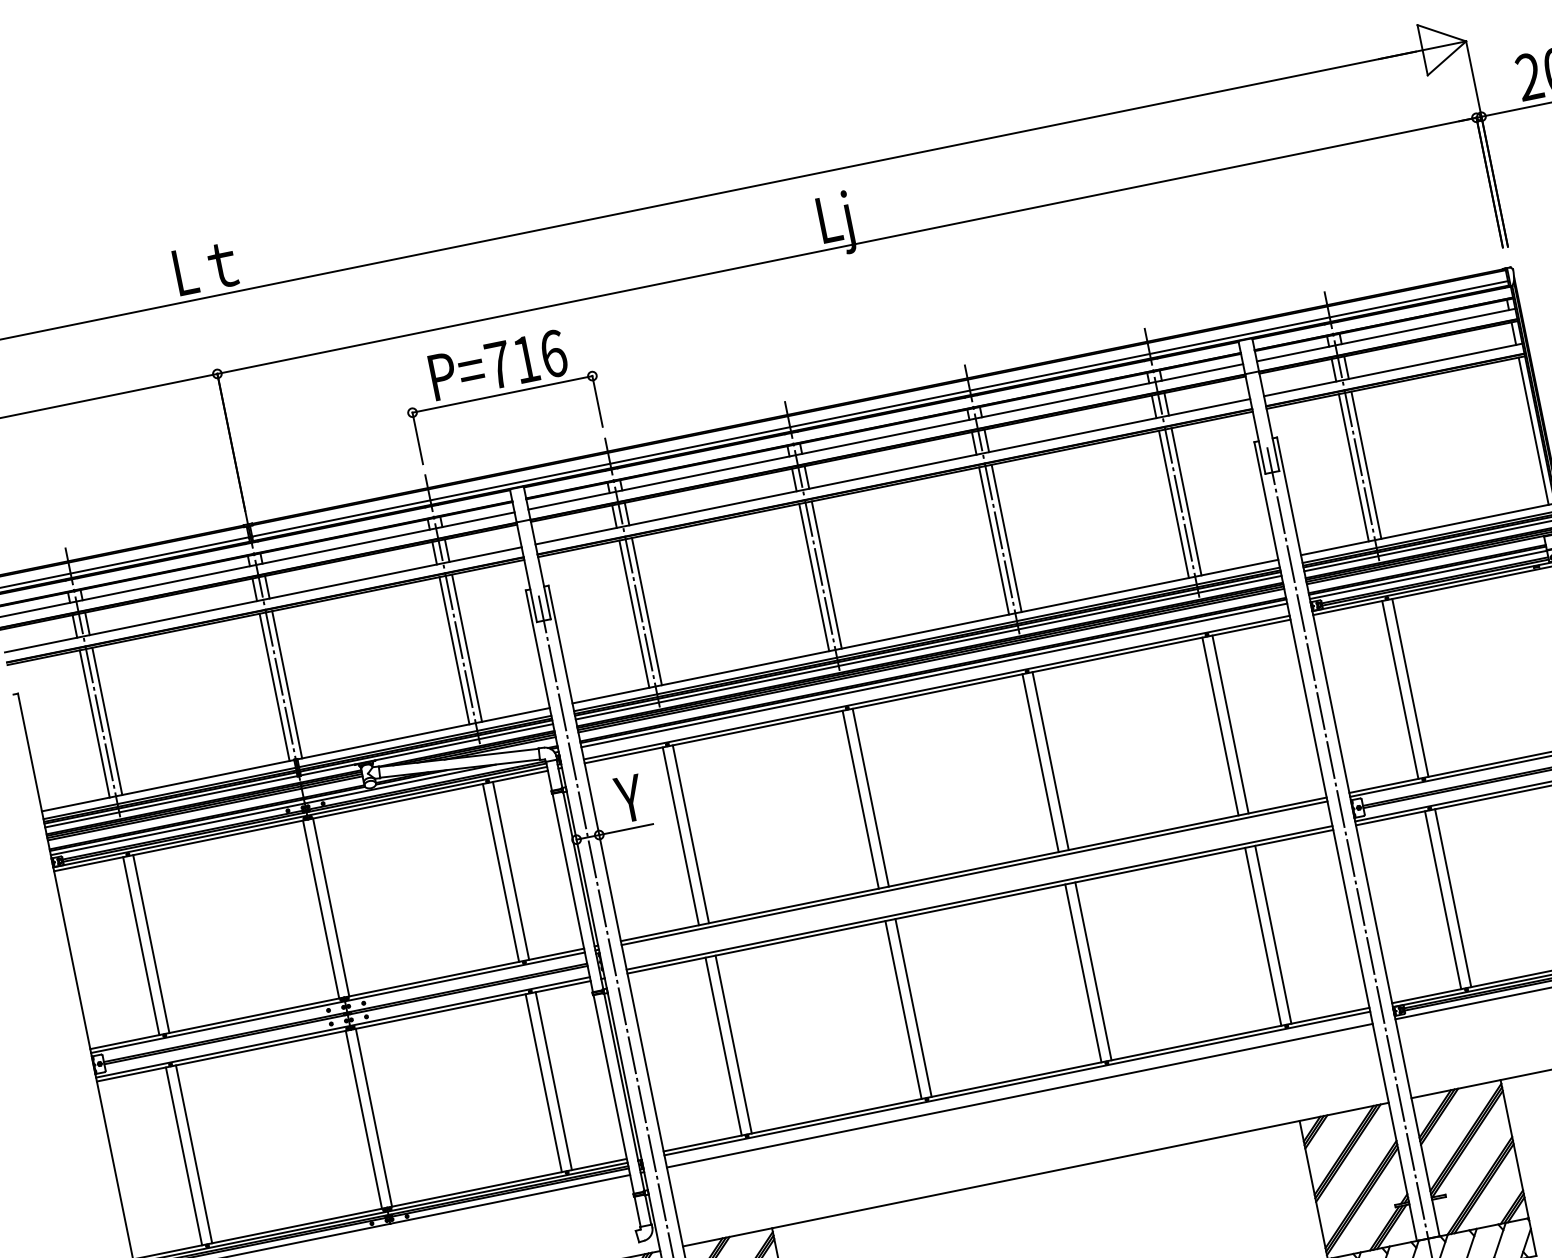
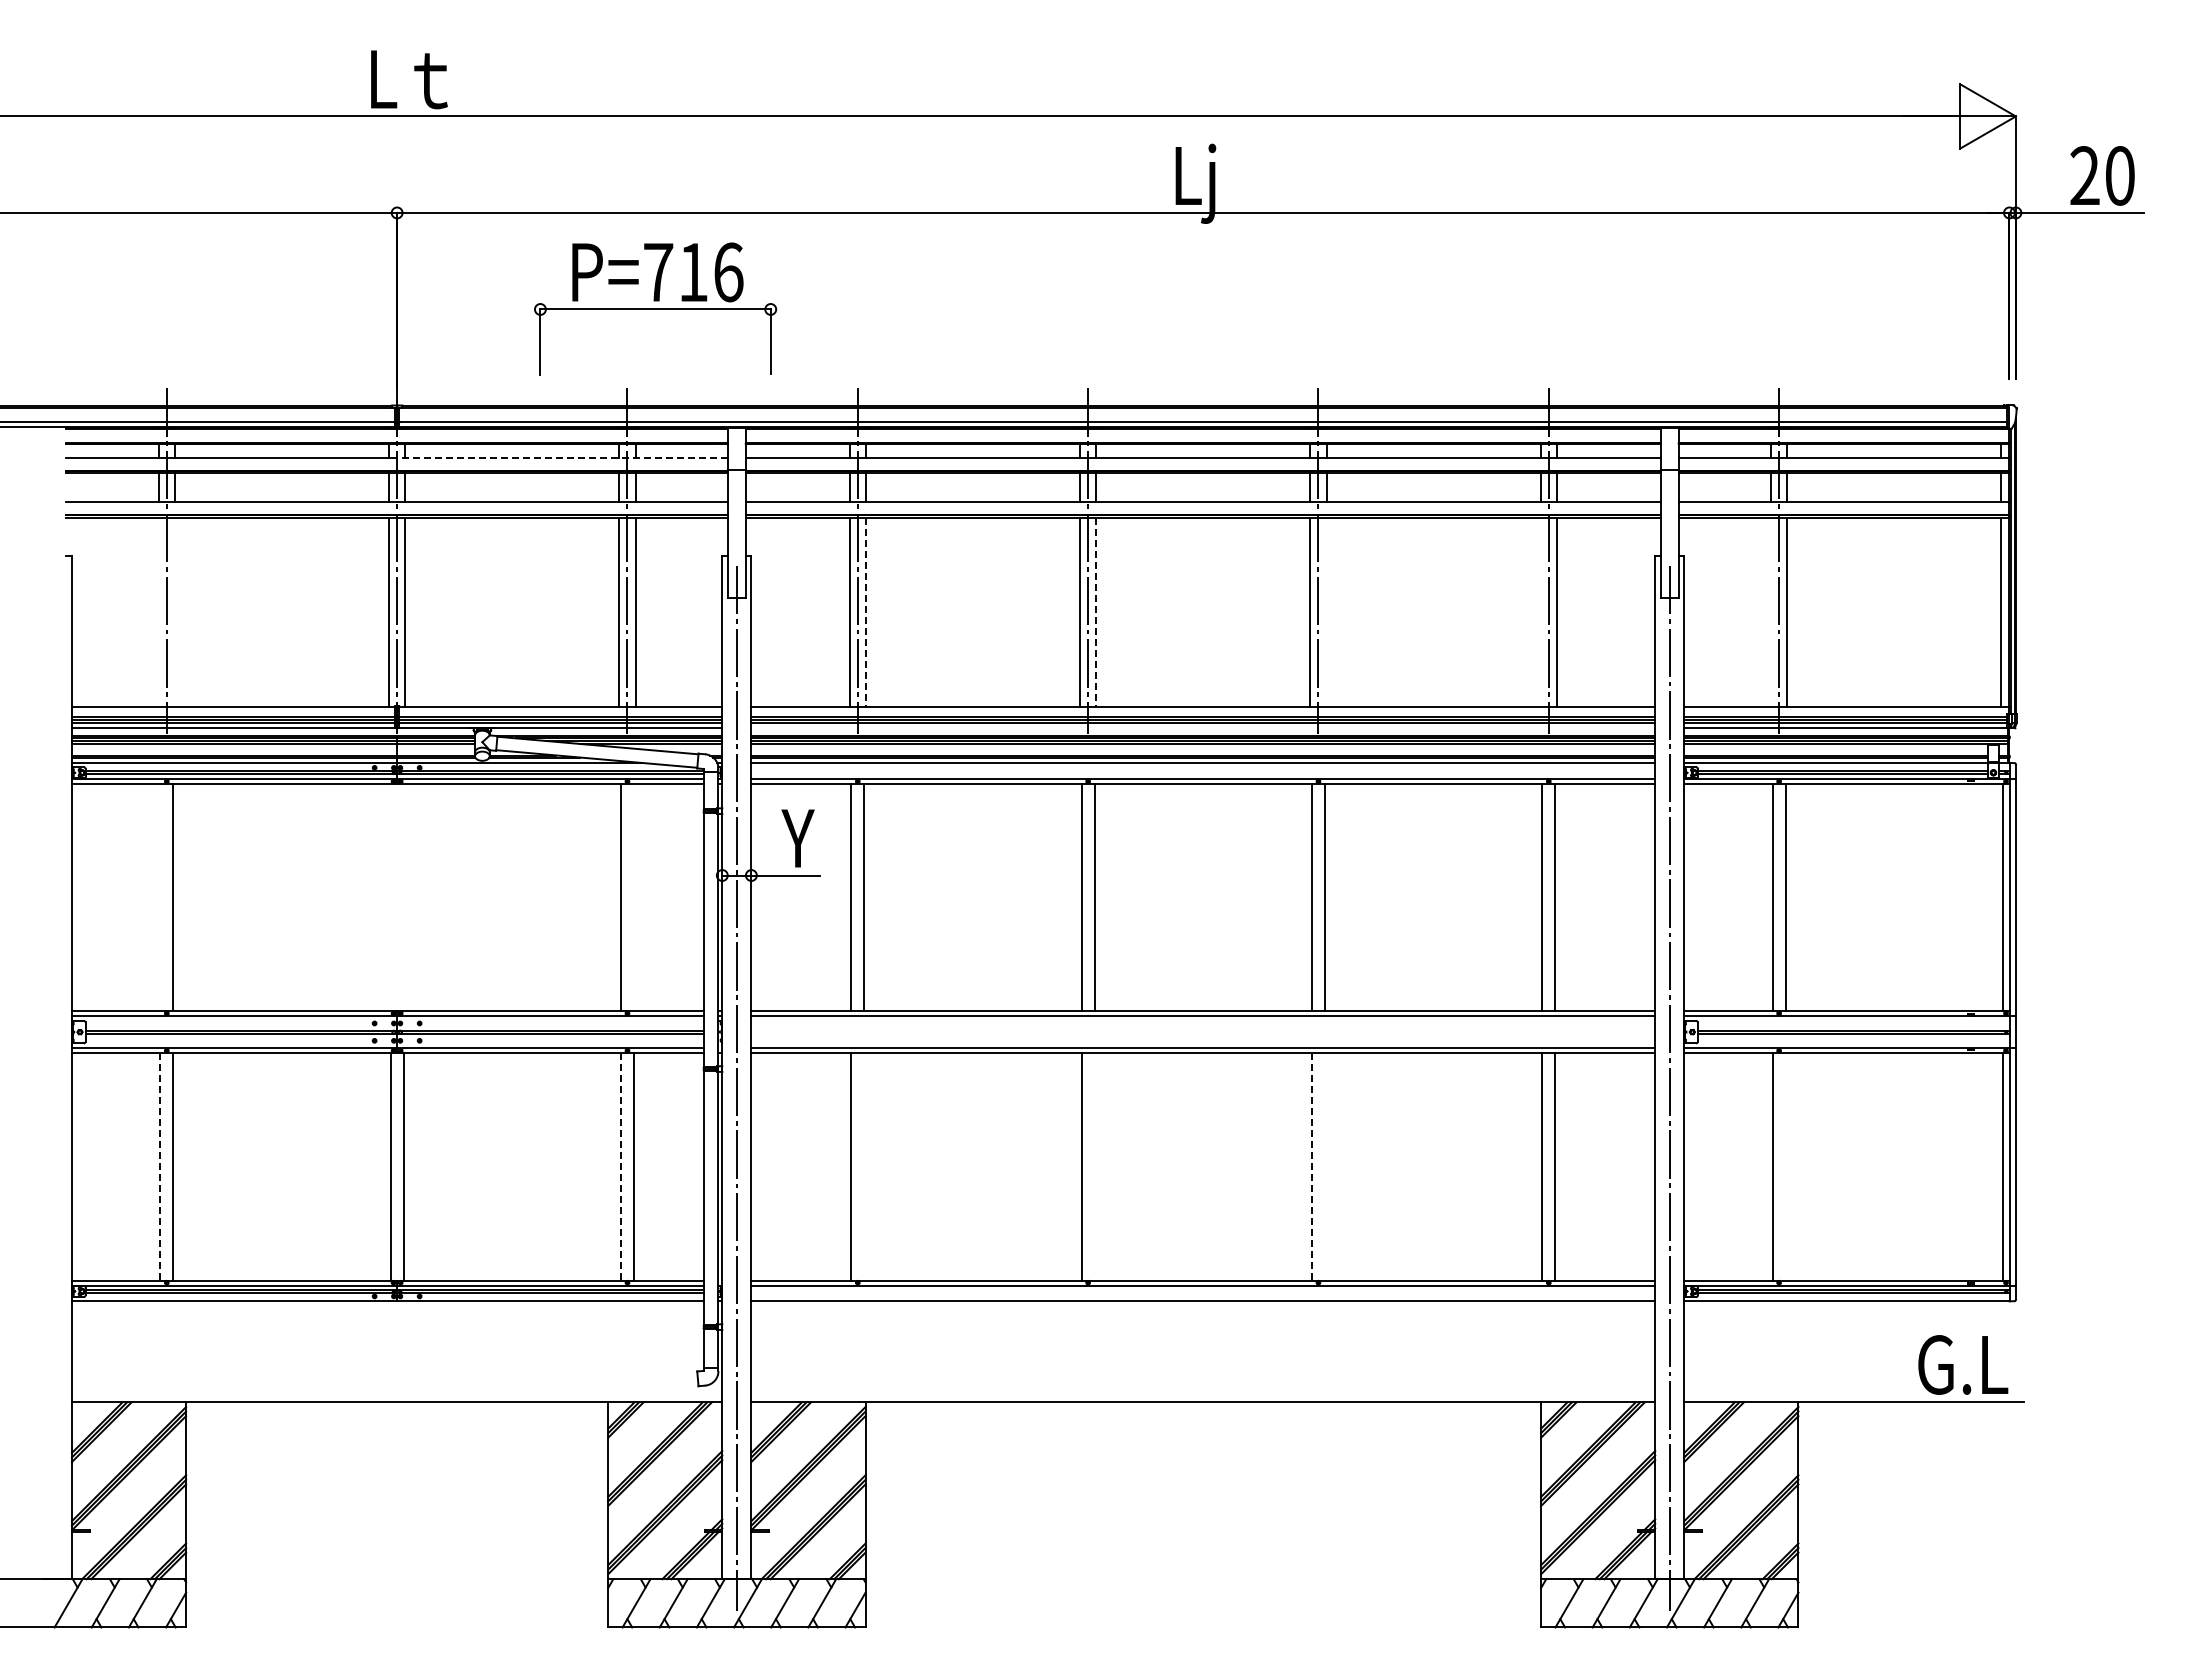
part: (502, 393) -> (655, 308), moved
line: (1354, 467) -> (1771, 612), removed
line: (1173, 504) -> (1540, 612), removed
line: (385, 538) -> (562, 457), solid -> dashed
line: (1006, 538) -> (1326, 612), removed
line: (827, 575) -> (1096, 613), solid -> dashed
line: (646, 612) -> (865, 613), solid -> dashed
line: (928, 647) -> (1203, 727), removed
line: (107, 721) -> (174, 612), removed
line: (94, 723) -> (158, 612), removed
line: (510, 870) -> (633, 897), removed
line: (1453, 897) -> (1785, 1166), removed
line: (331, 907) -> (403, 897), removed
line: (320, 909) -> (390, 897), removed
line: (141, 946) -> (160, 897), removed
line: (1093, 971) -> (1324, 1166), removed
line: (1083, 973) -> (1312, 1166), solid -> dashed
line: (913, 1007) -> (1094, 1166), removed
line: (733, 1044) -> (864, 1166), removed
line: (544, 1082) -> (621, 1166), solid -> dashed
line: (184, 1156) -> (160, 1166), solid -> dashed

